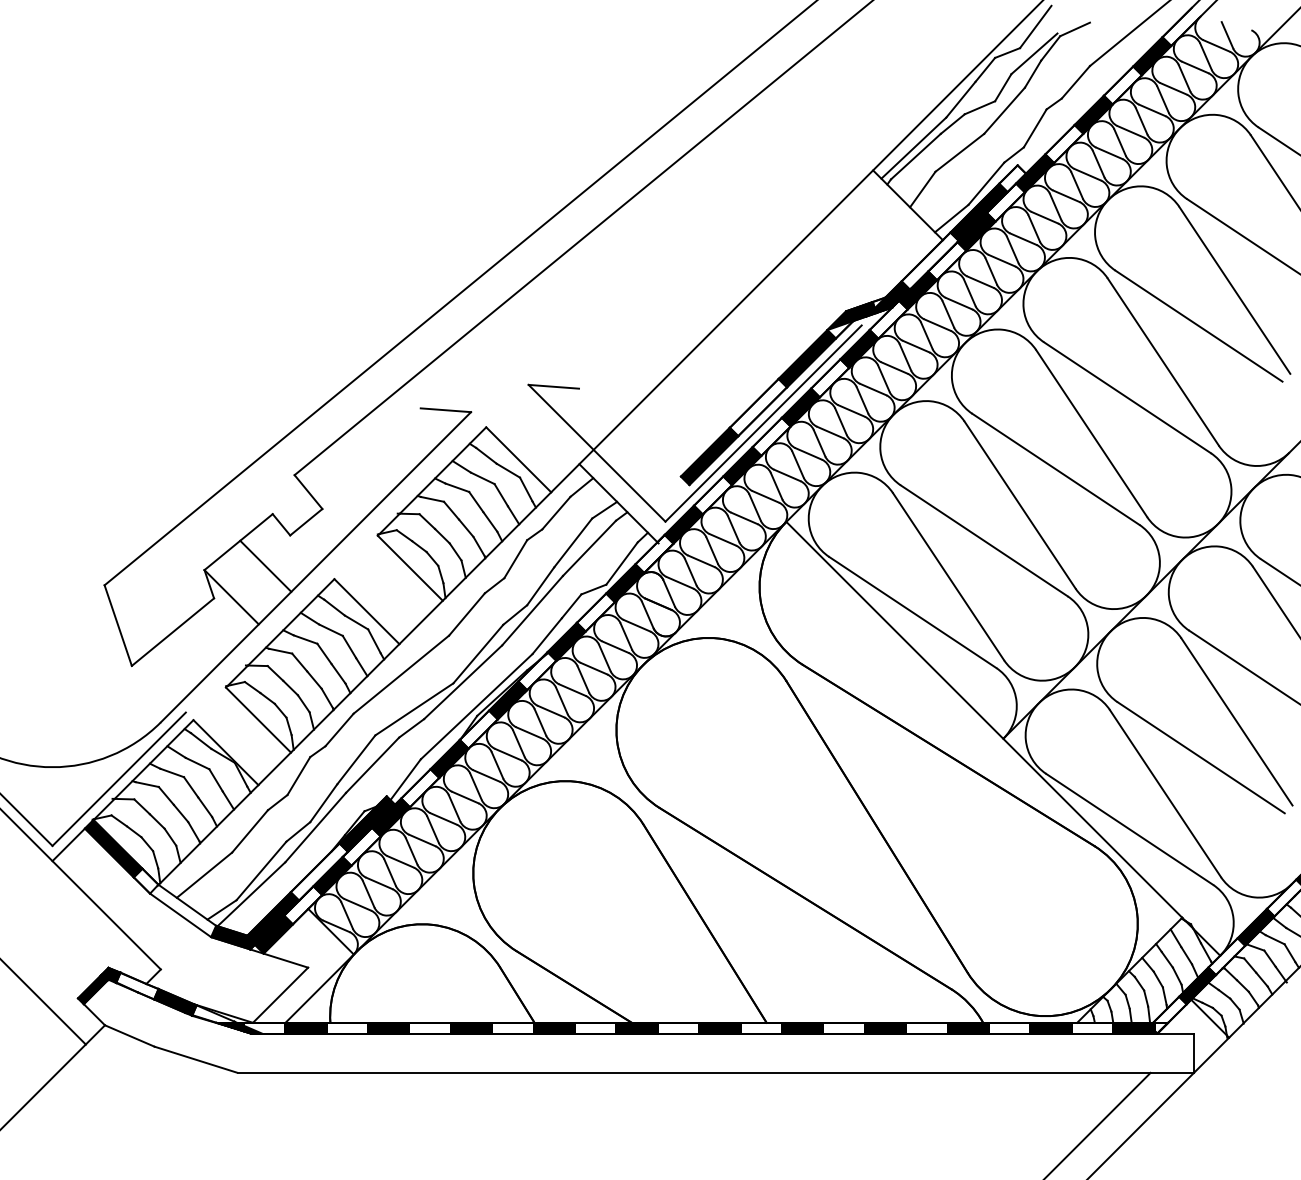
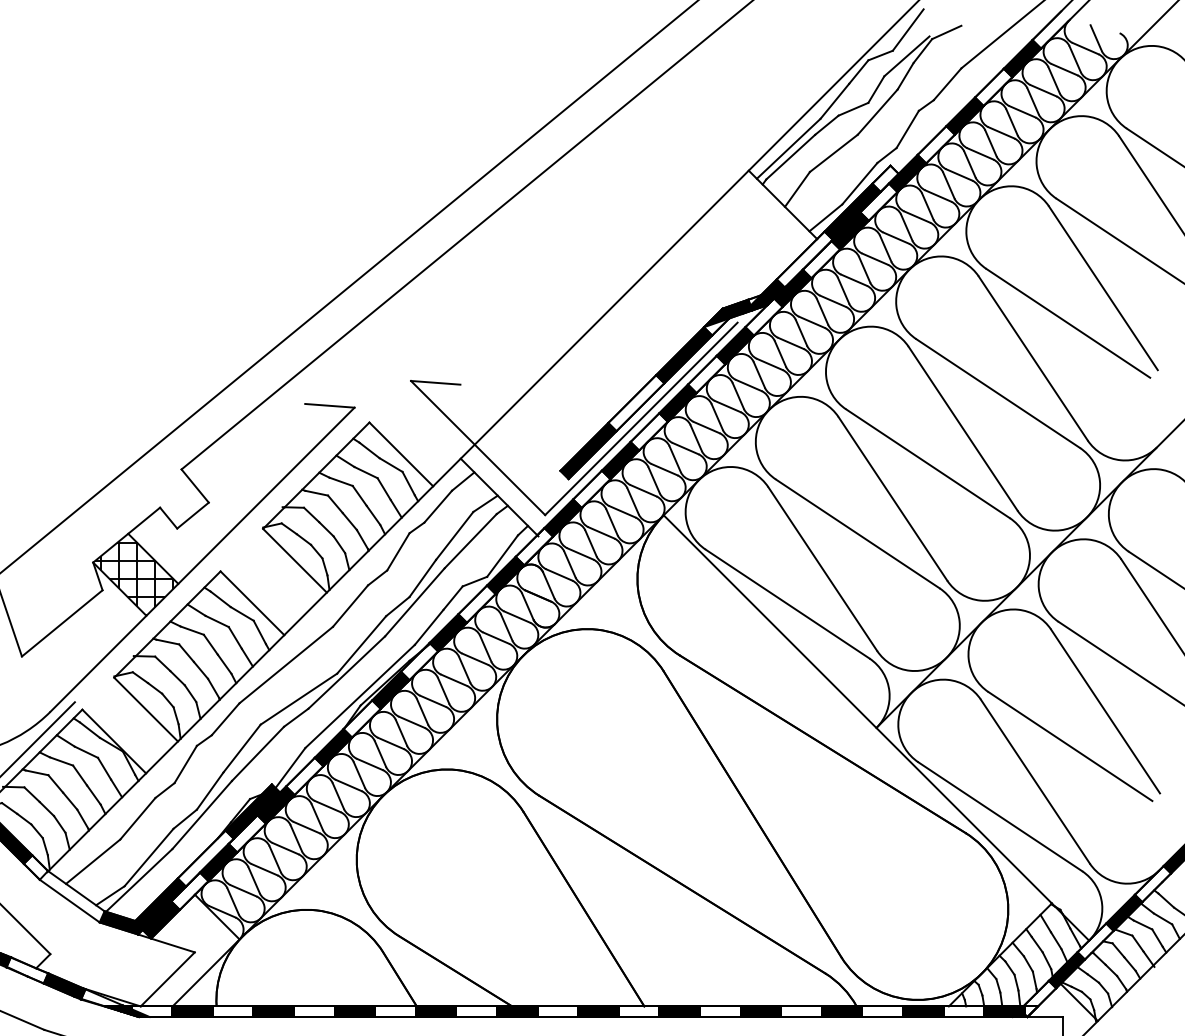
hatch: (246, 585) -> (134, 577), added

